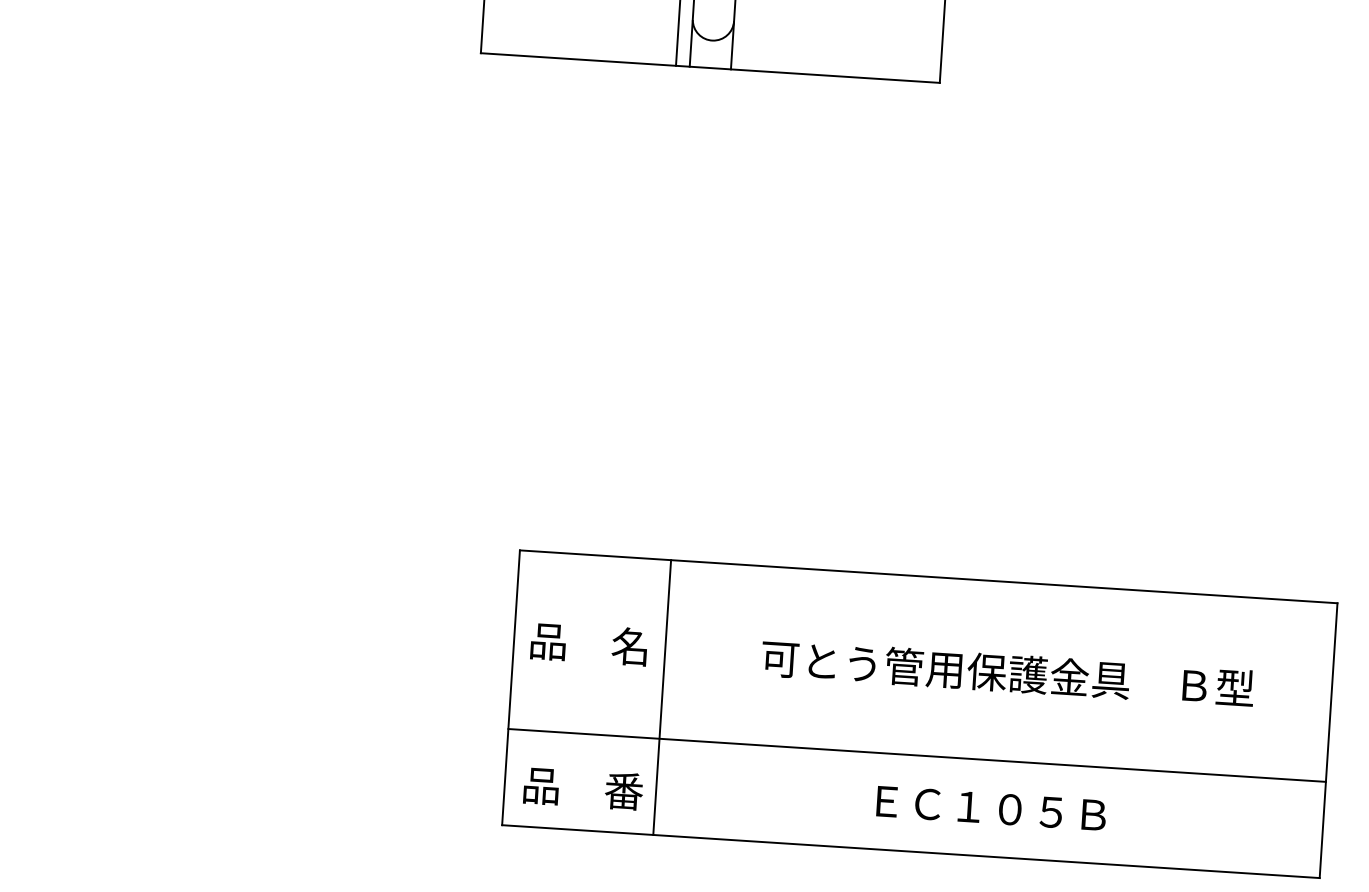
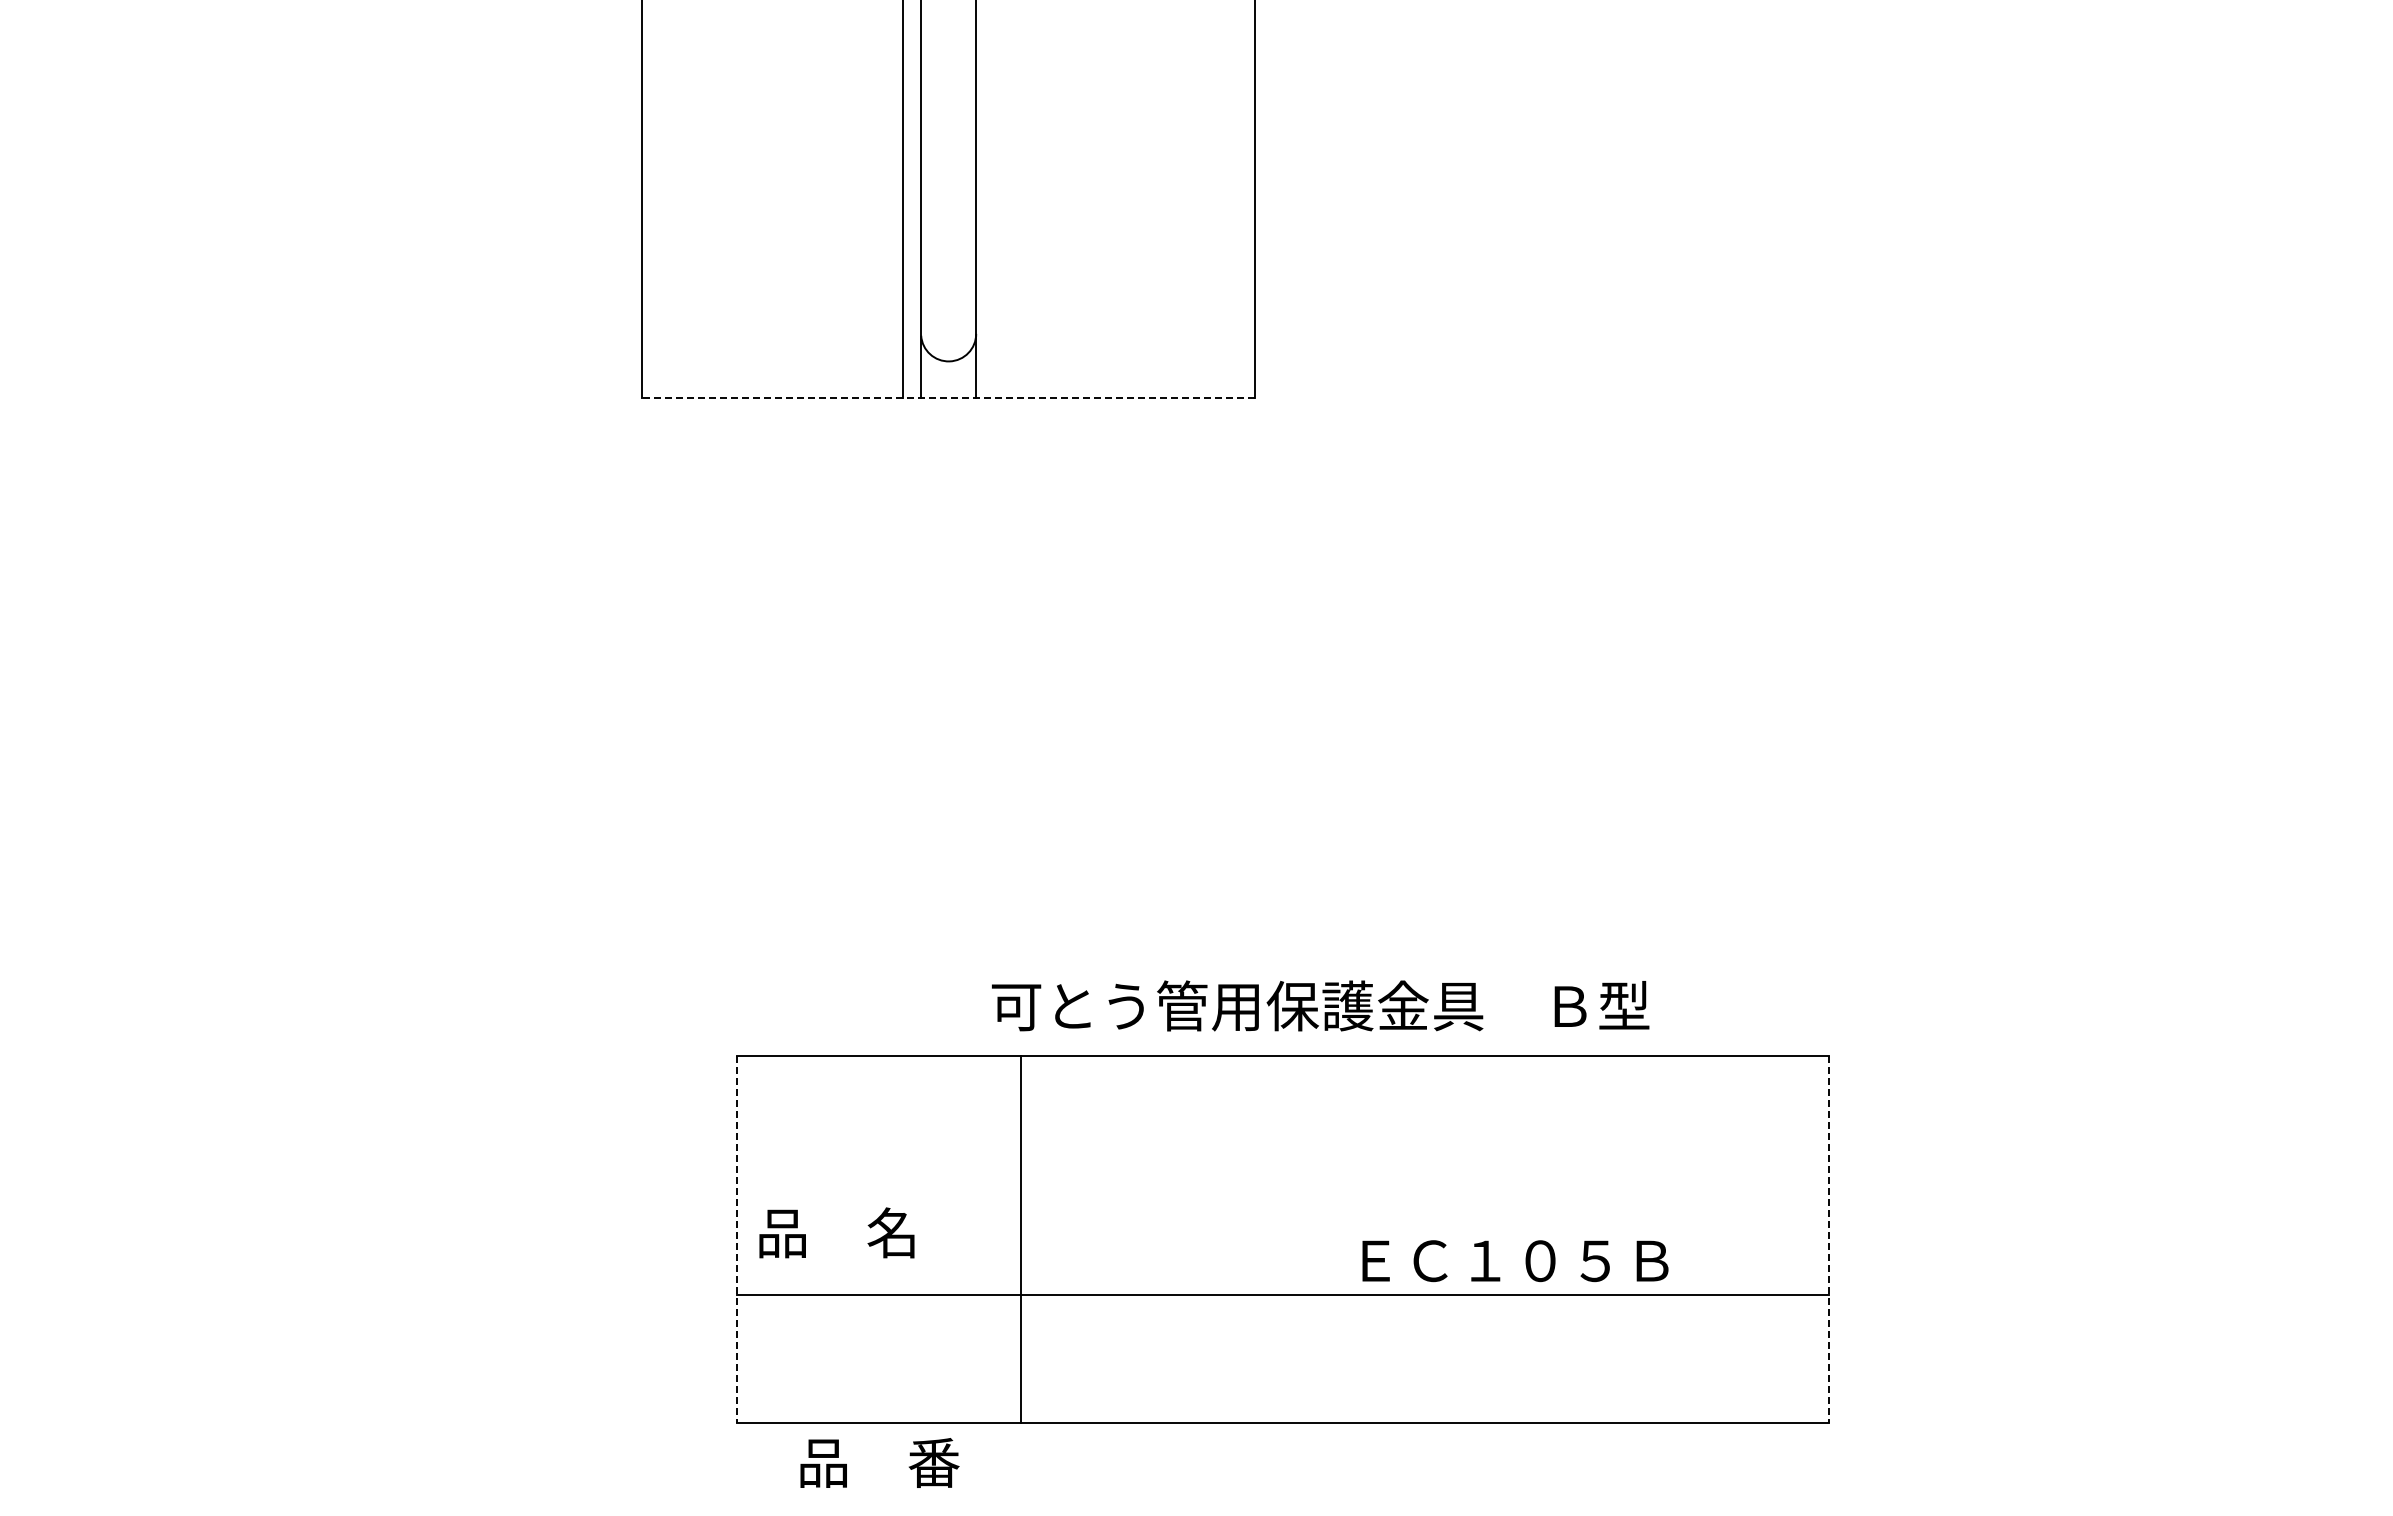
line: (710, 68) -> (948, 398), solid -> dashed
text: (588, 643) -> (836, 1232), moved
text: (1007, 673) -> (1320, 1005), moved
line: (510, 687) -> (736, 1239), solid -> dashed
line: (662, 697) -> (1020, 1239), moved
line: (1328, 740) -> (1829, 1239), solid -> dashed
text: (583, 788) -> (879, 1462), moved
text: (991, 808) -> (1515, 1261), moved

